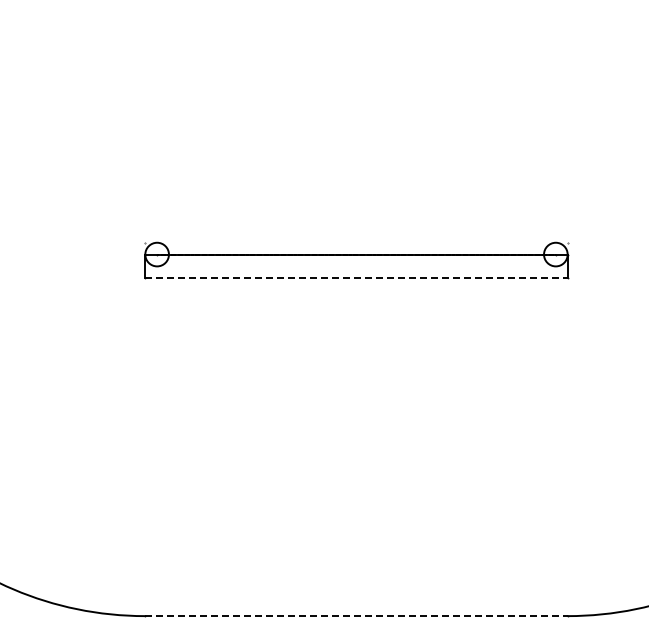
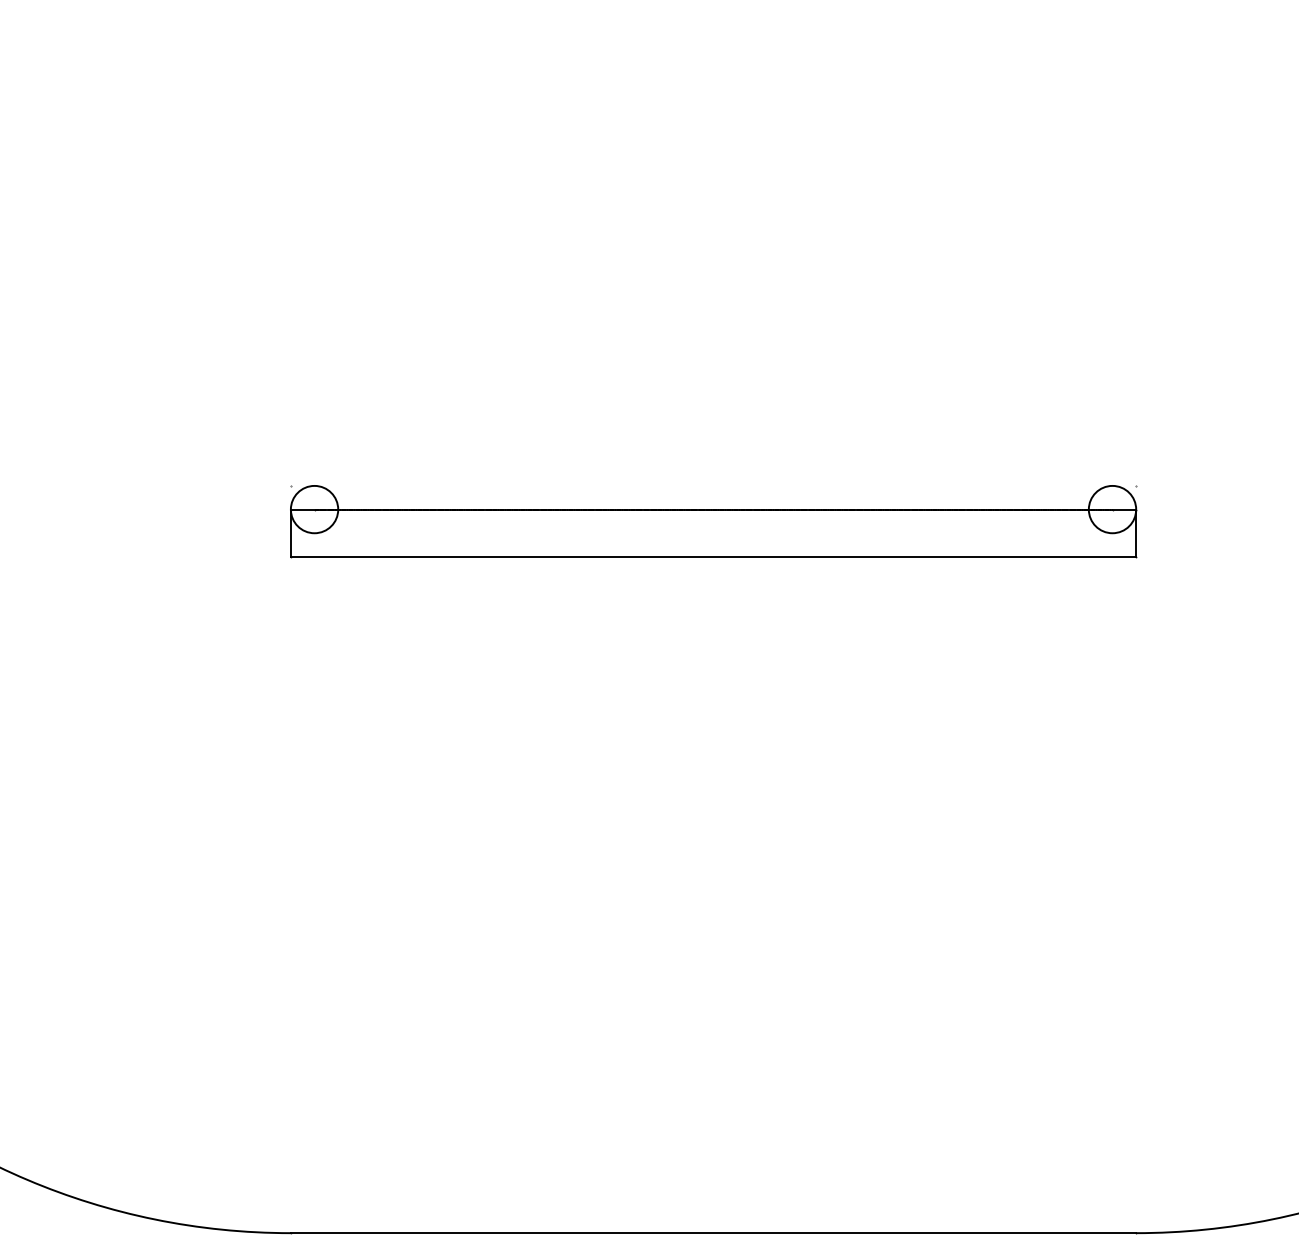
line: (356, 278) -> (713, 557), dashed -> solid
line: (356, 616) -> (713, 1233), dashed -> solid

